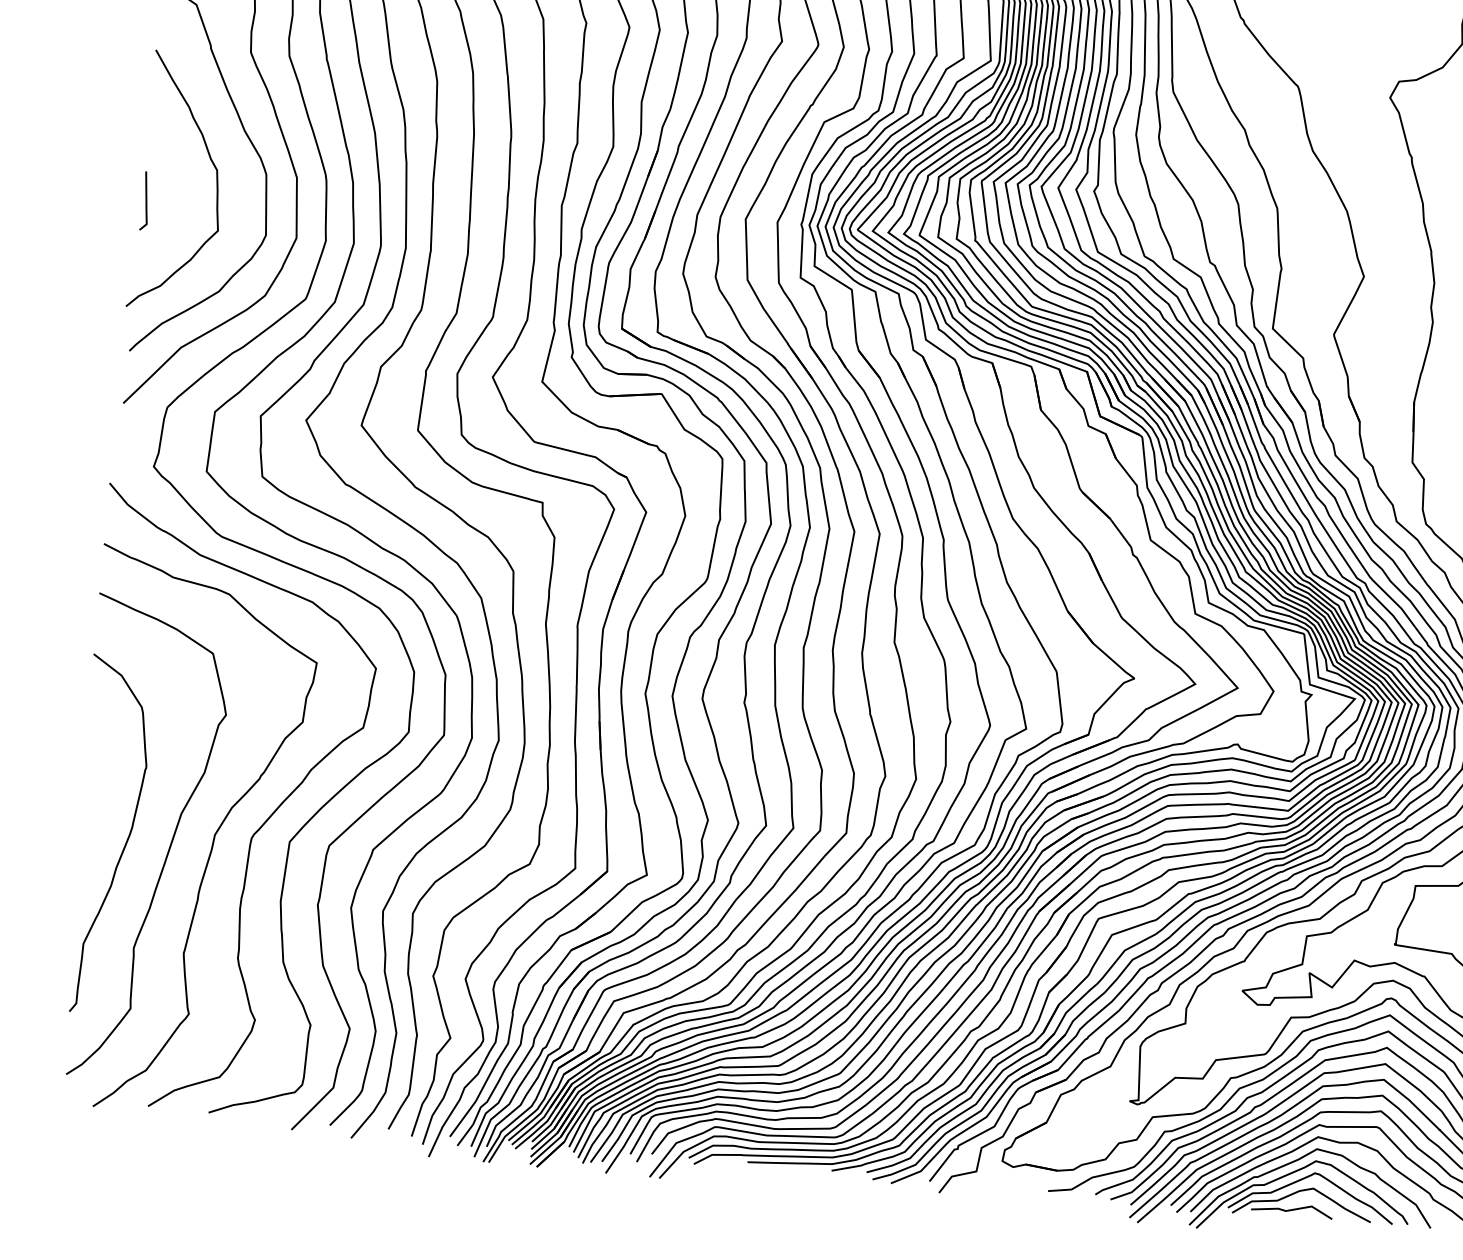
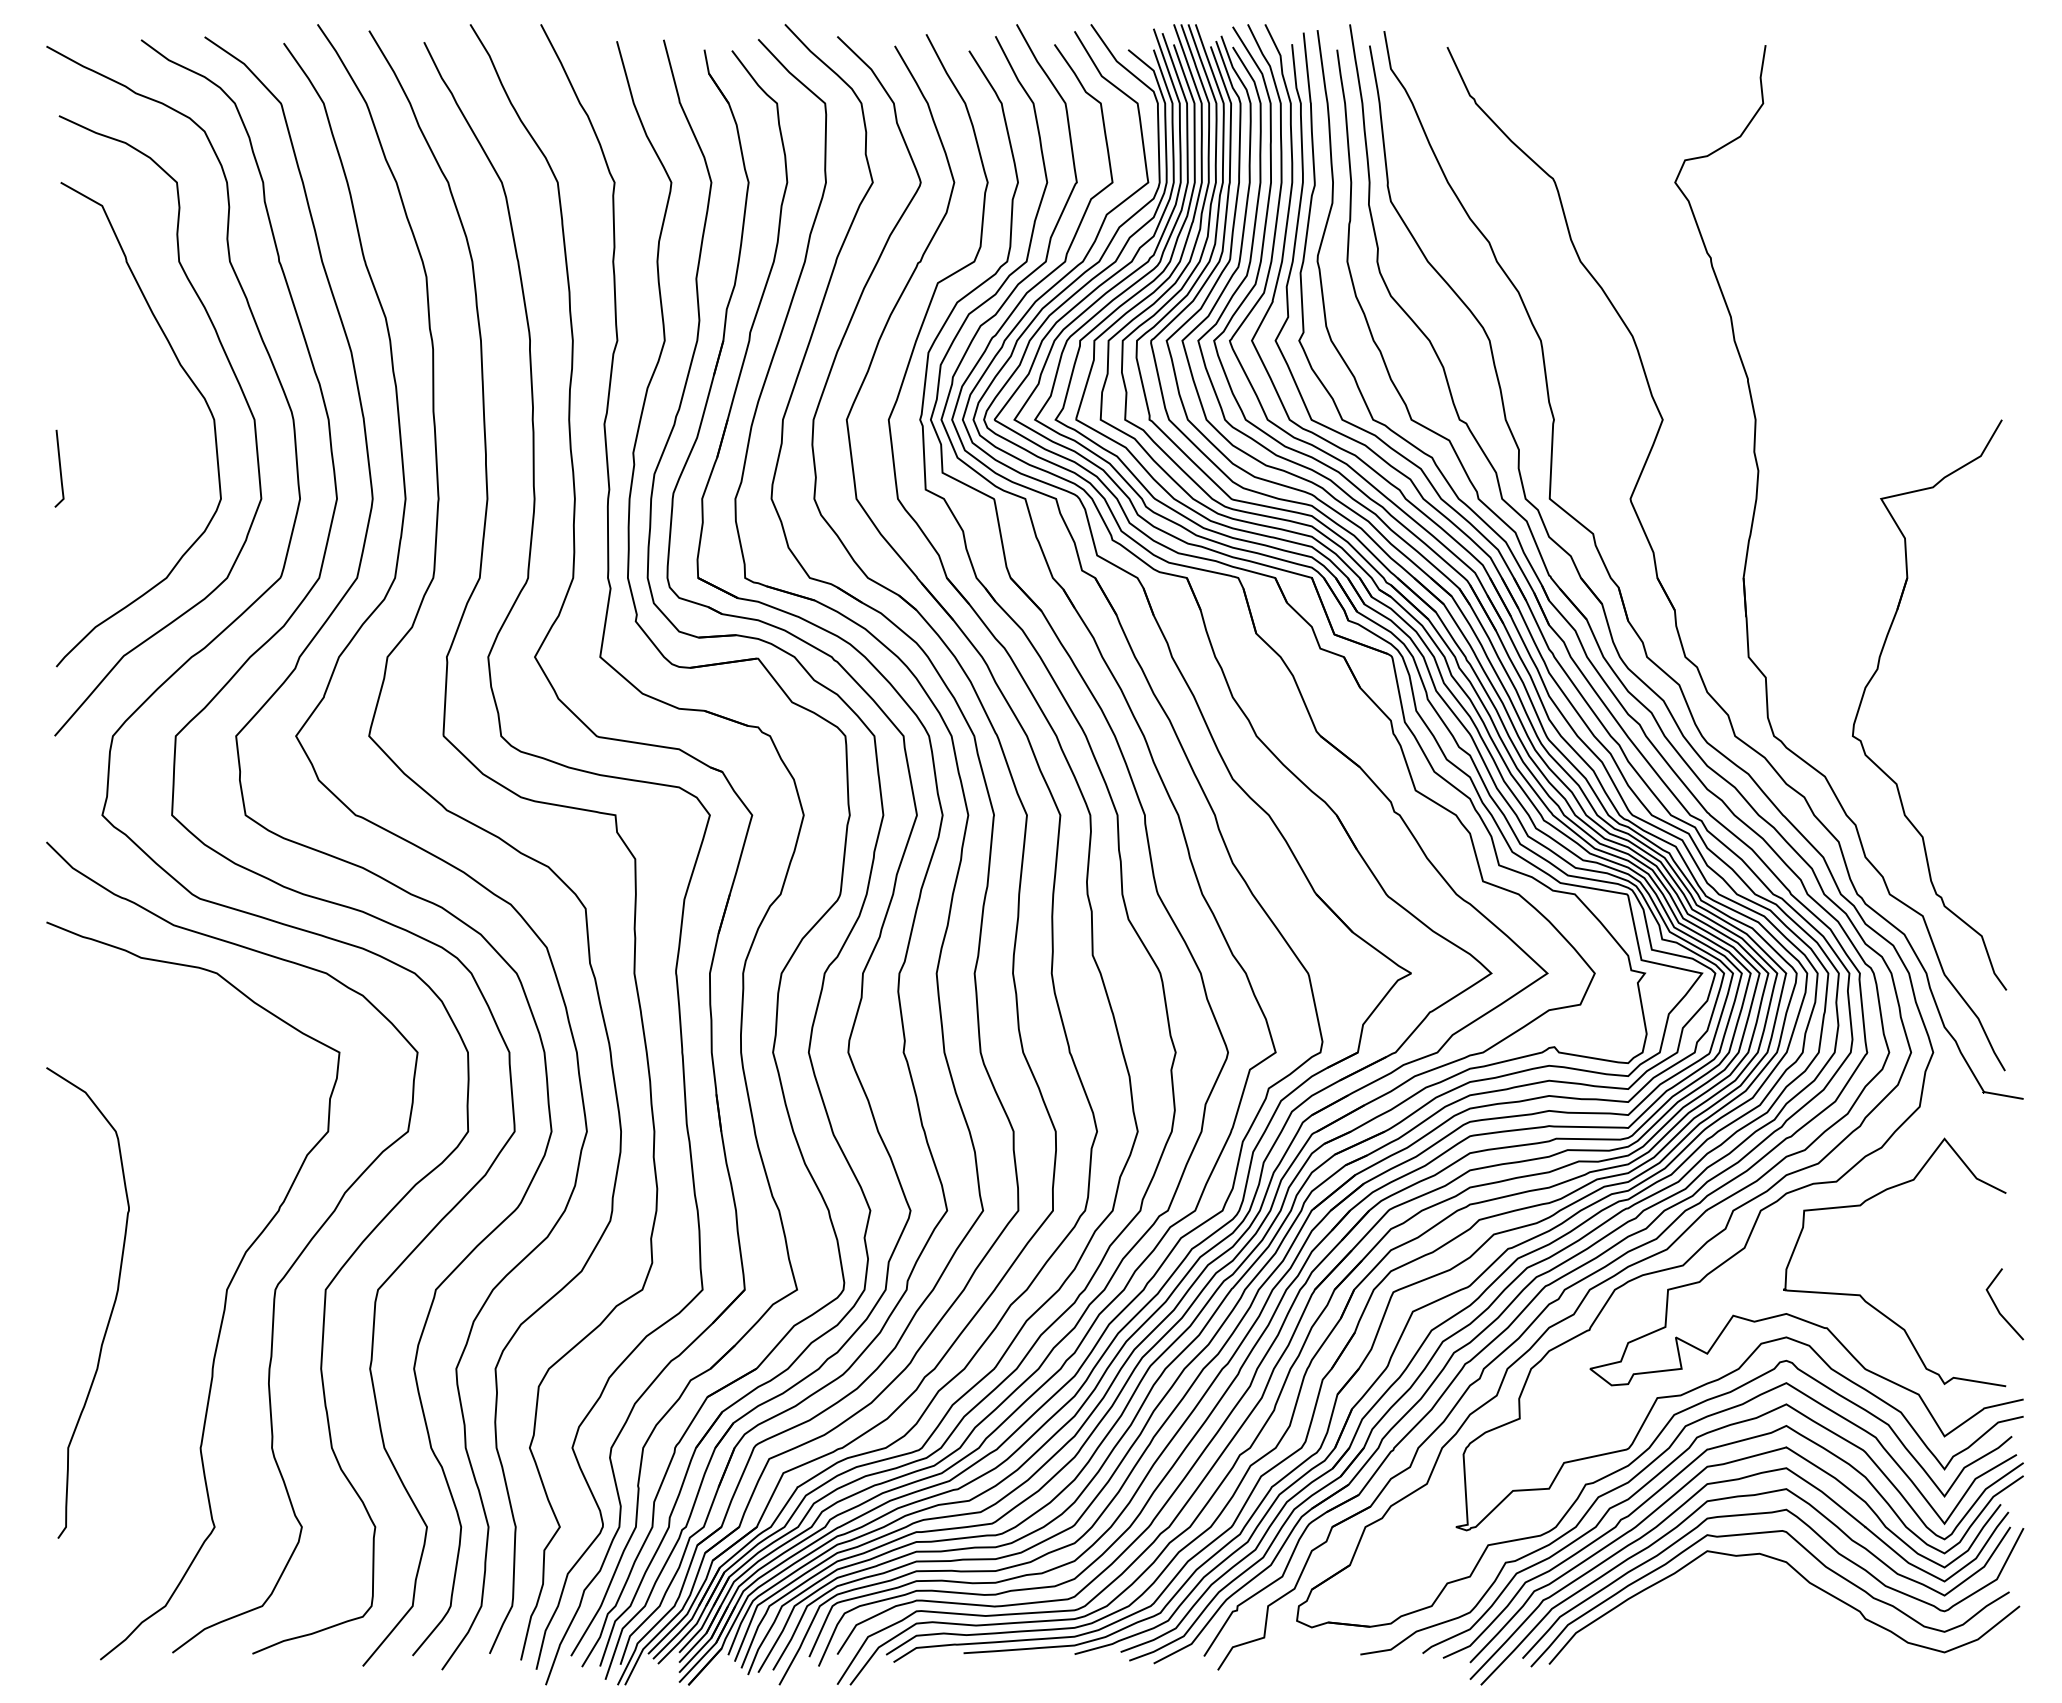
curve: (216, 180) -> (149, 433), removed
curve: (169, 847) -> (168, 1311), removed
part: (1312, 1193) -> (1706, 1625), removed

